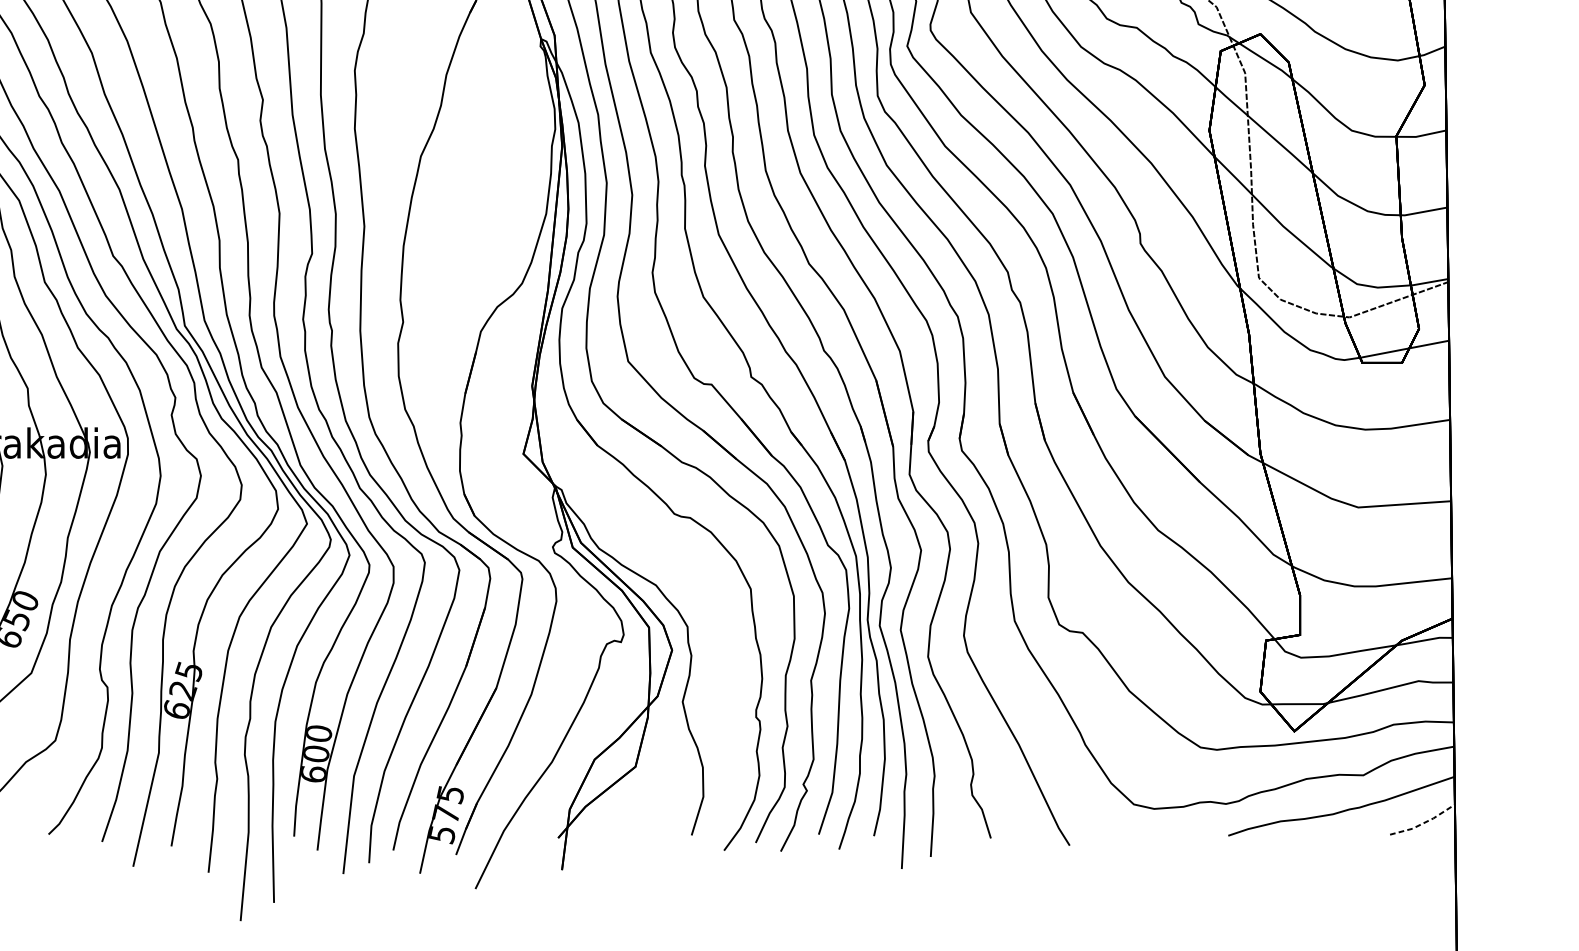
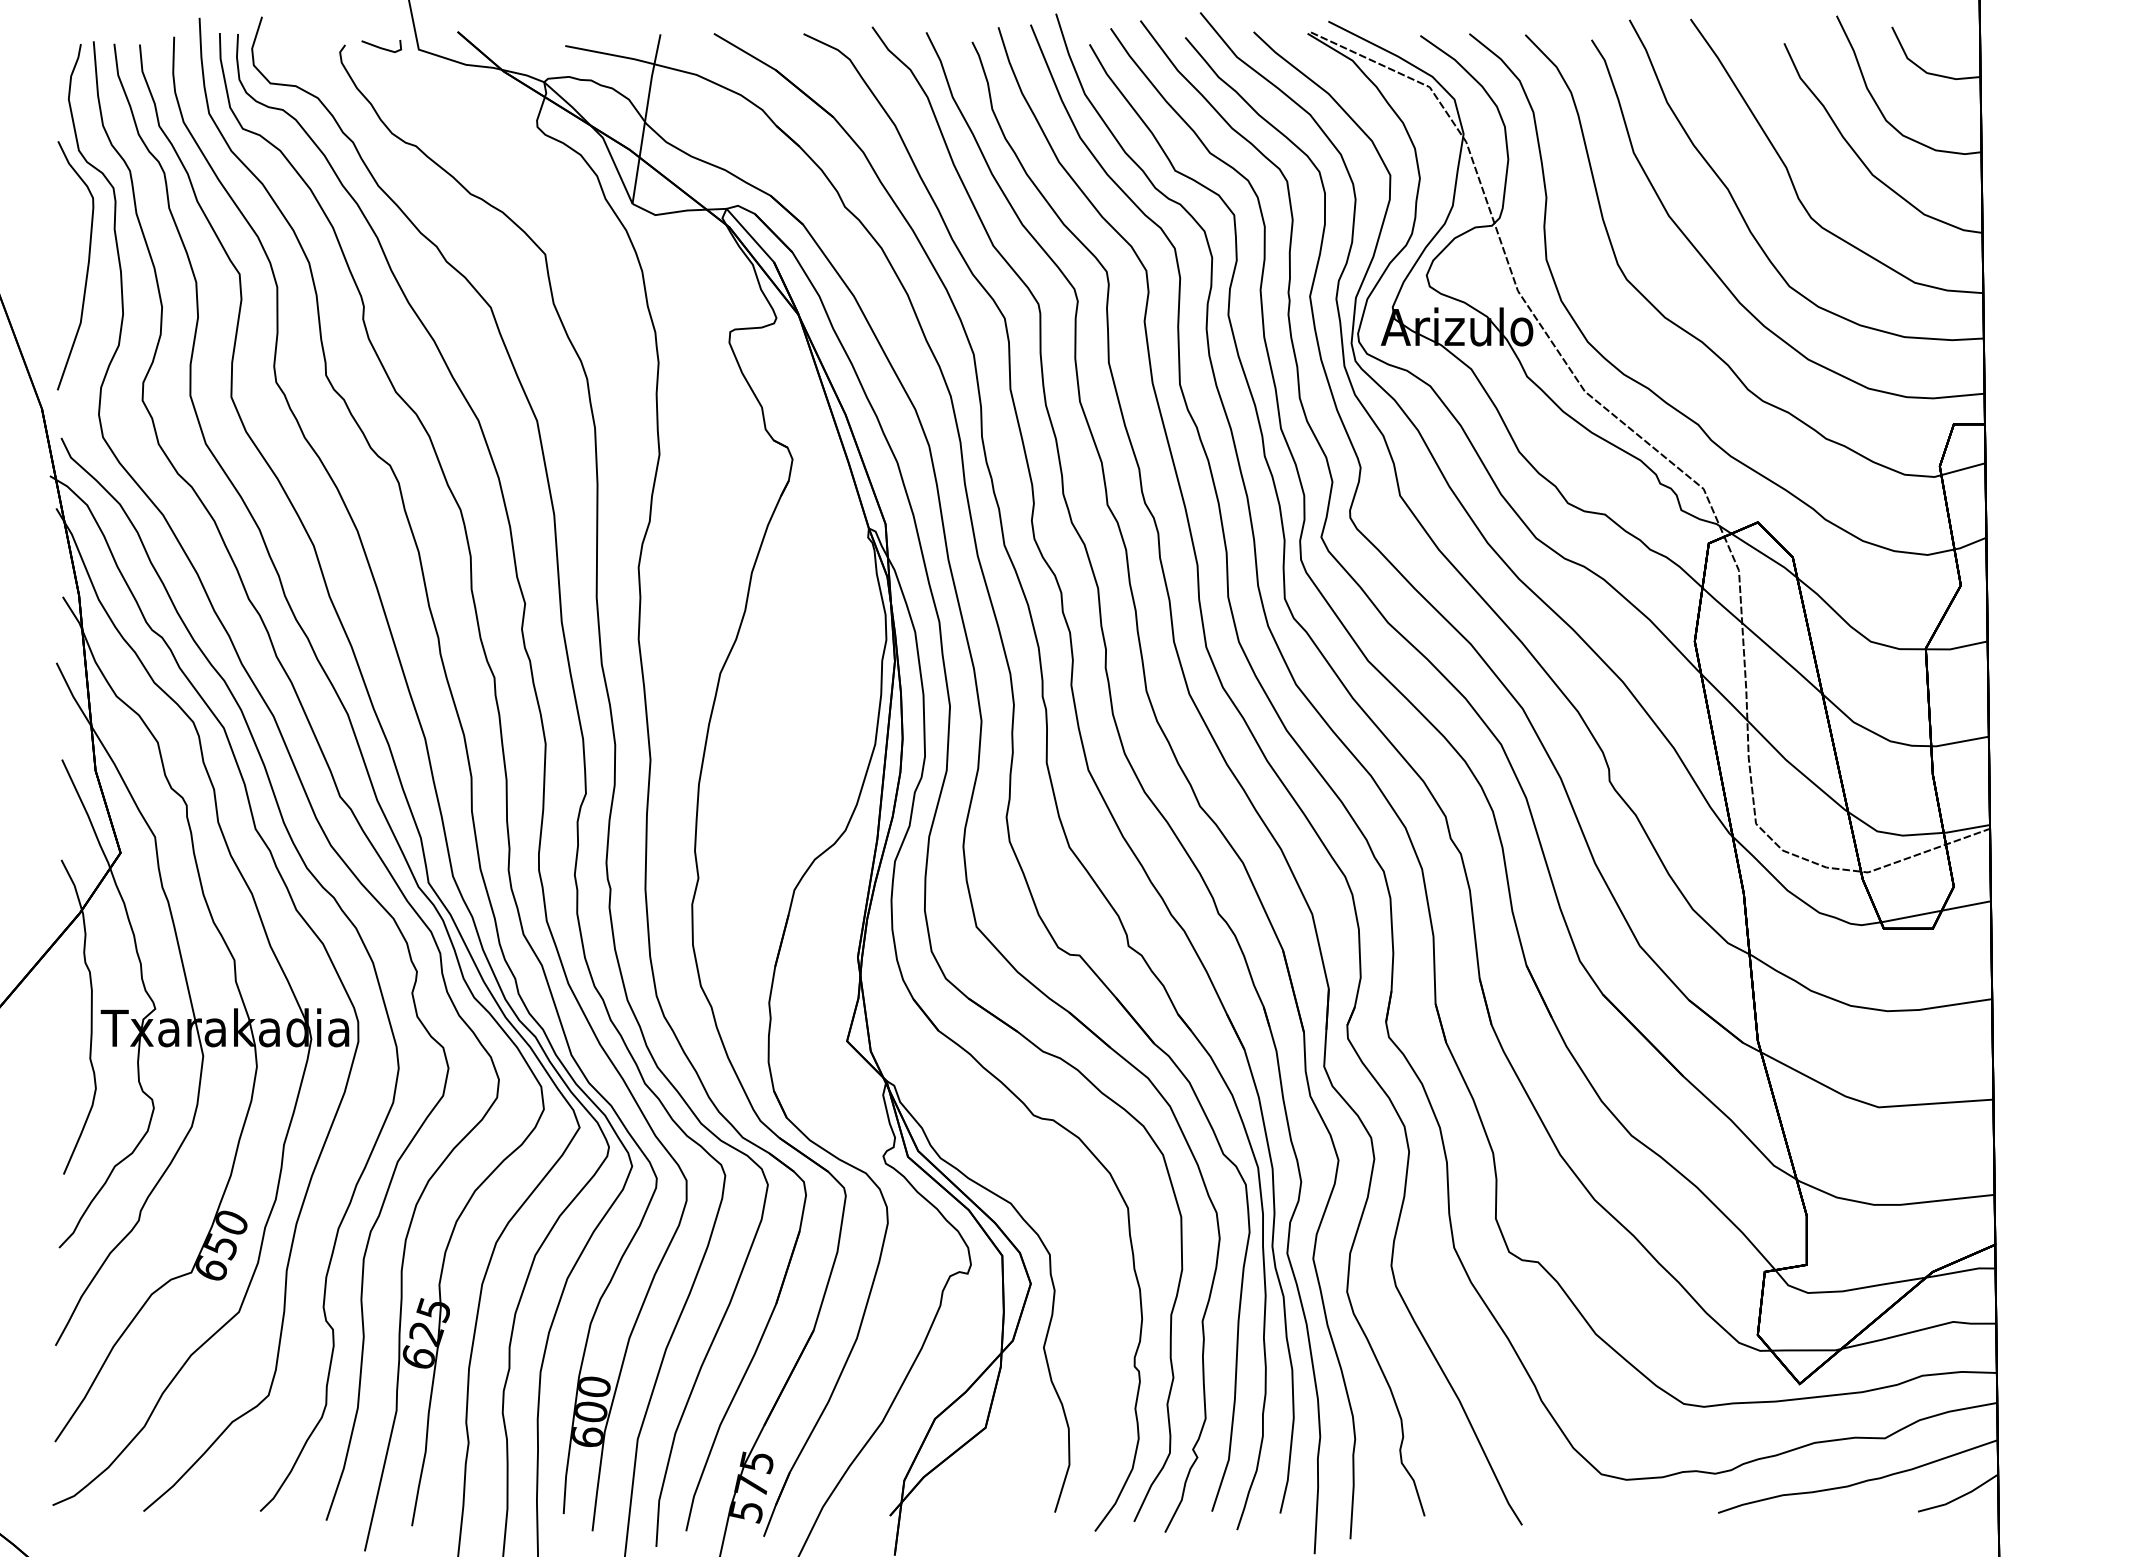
line: (1424, 823) -> (1960, 1497), dashed -> solid

